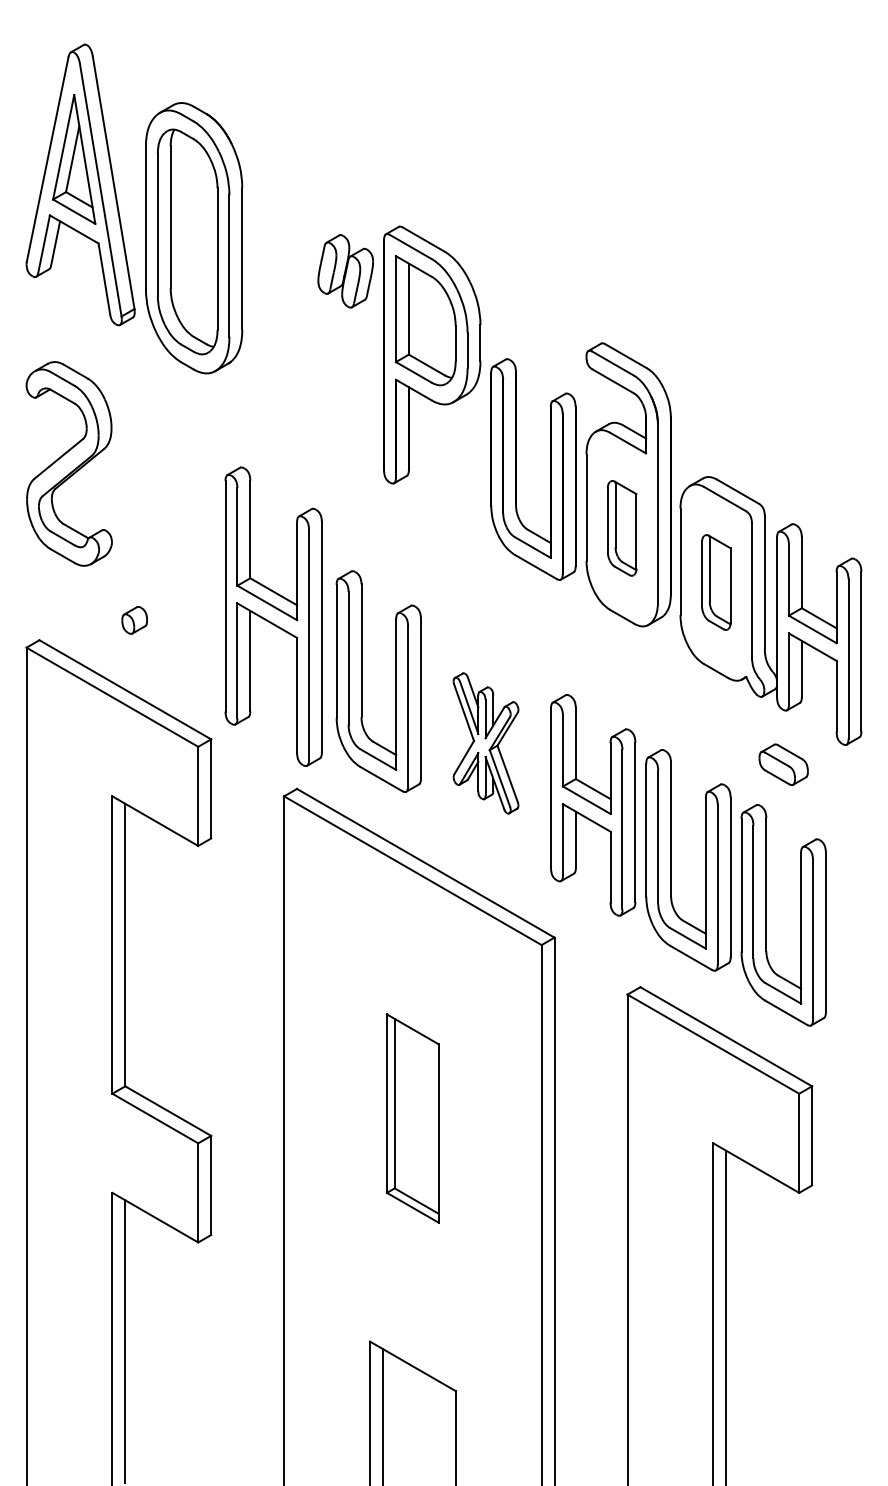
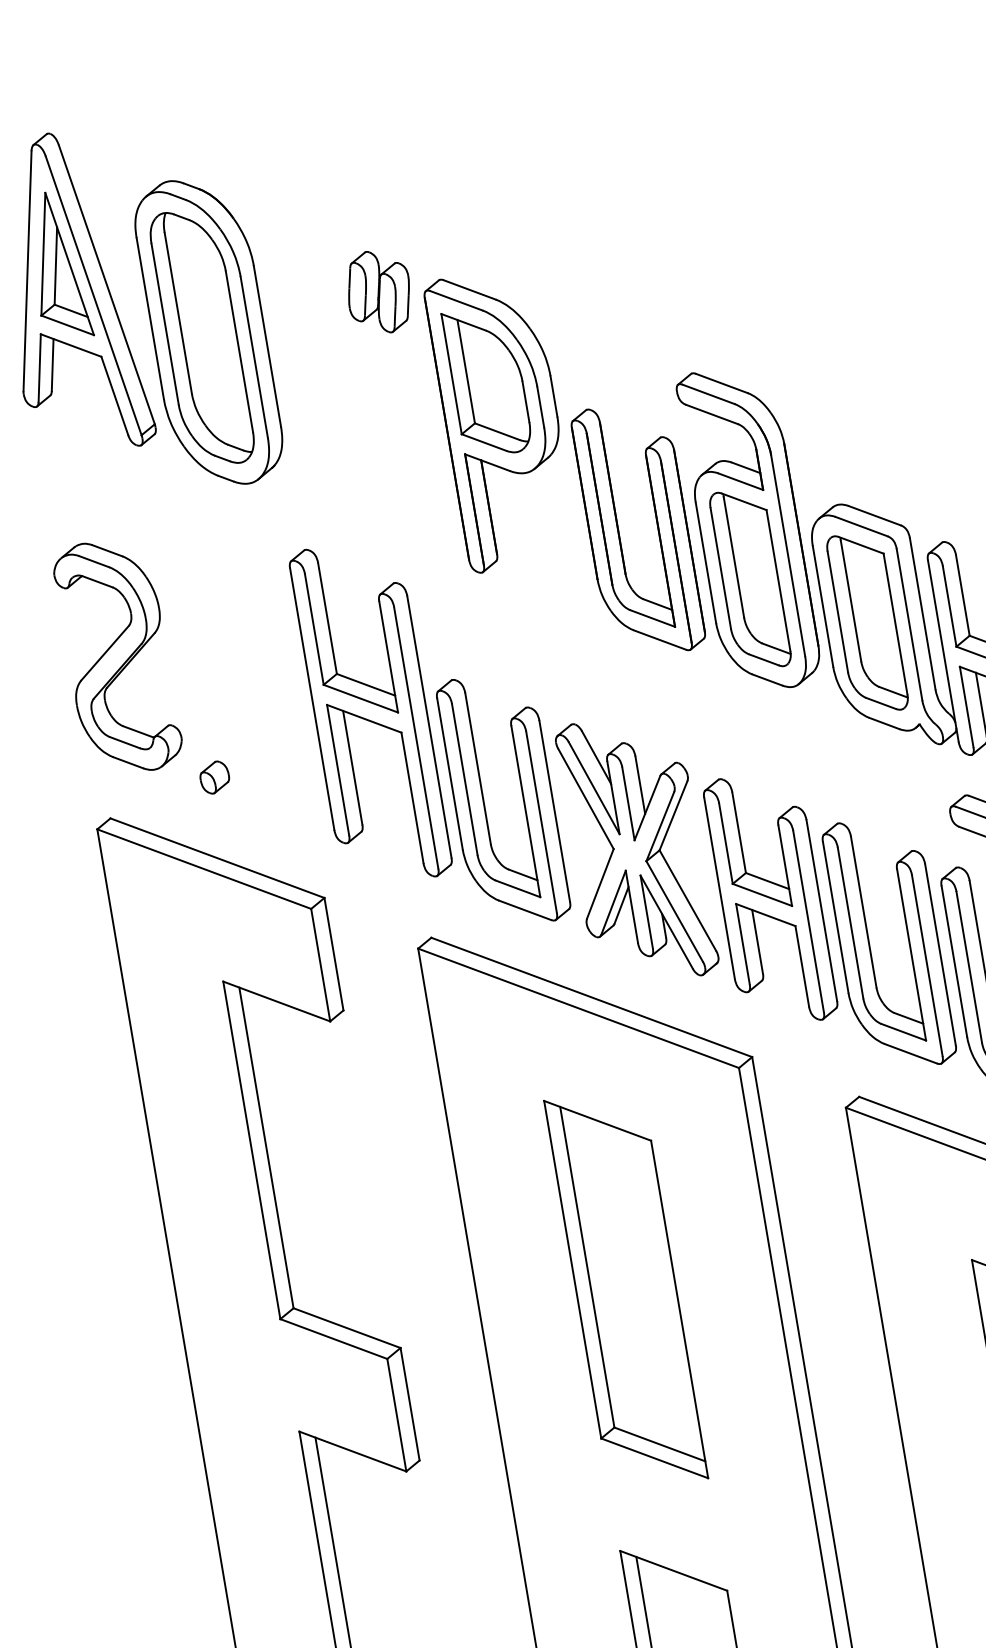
part: (345, 271) -> (378, 292), moved
part: (68, 463) -> (117, 656), moved
part: (621, 528) -> (749, 579), size x1.67
part: (716, 582) -> (867, 622), size x1.67
part: (273, 616) -> (370, 712), moved
part: (485, 743) -> (636, 849), size x1.67
part: (412, 1118) -> (625, 1289), size x1.67

